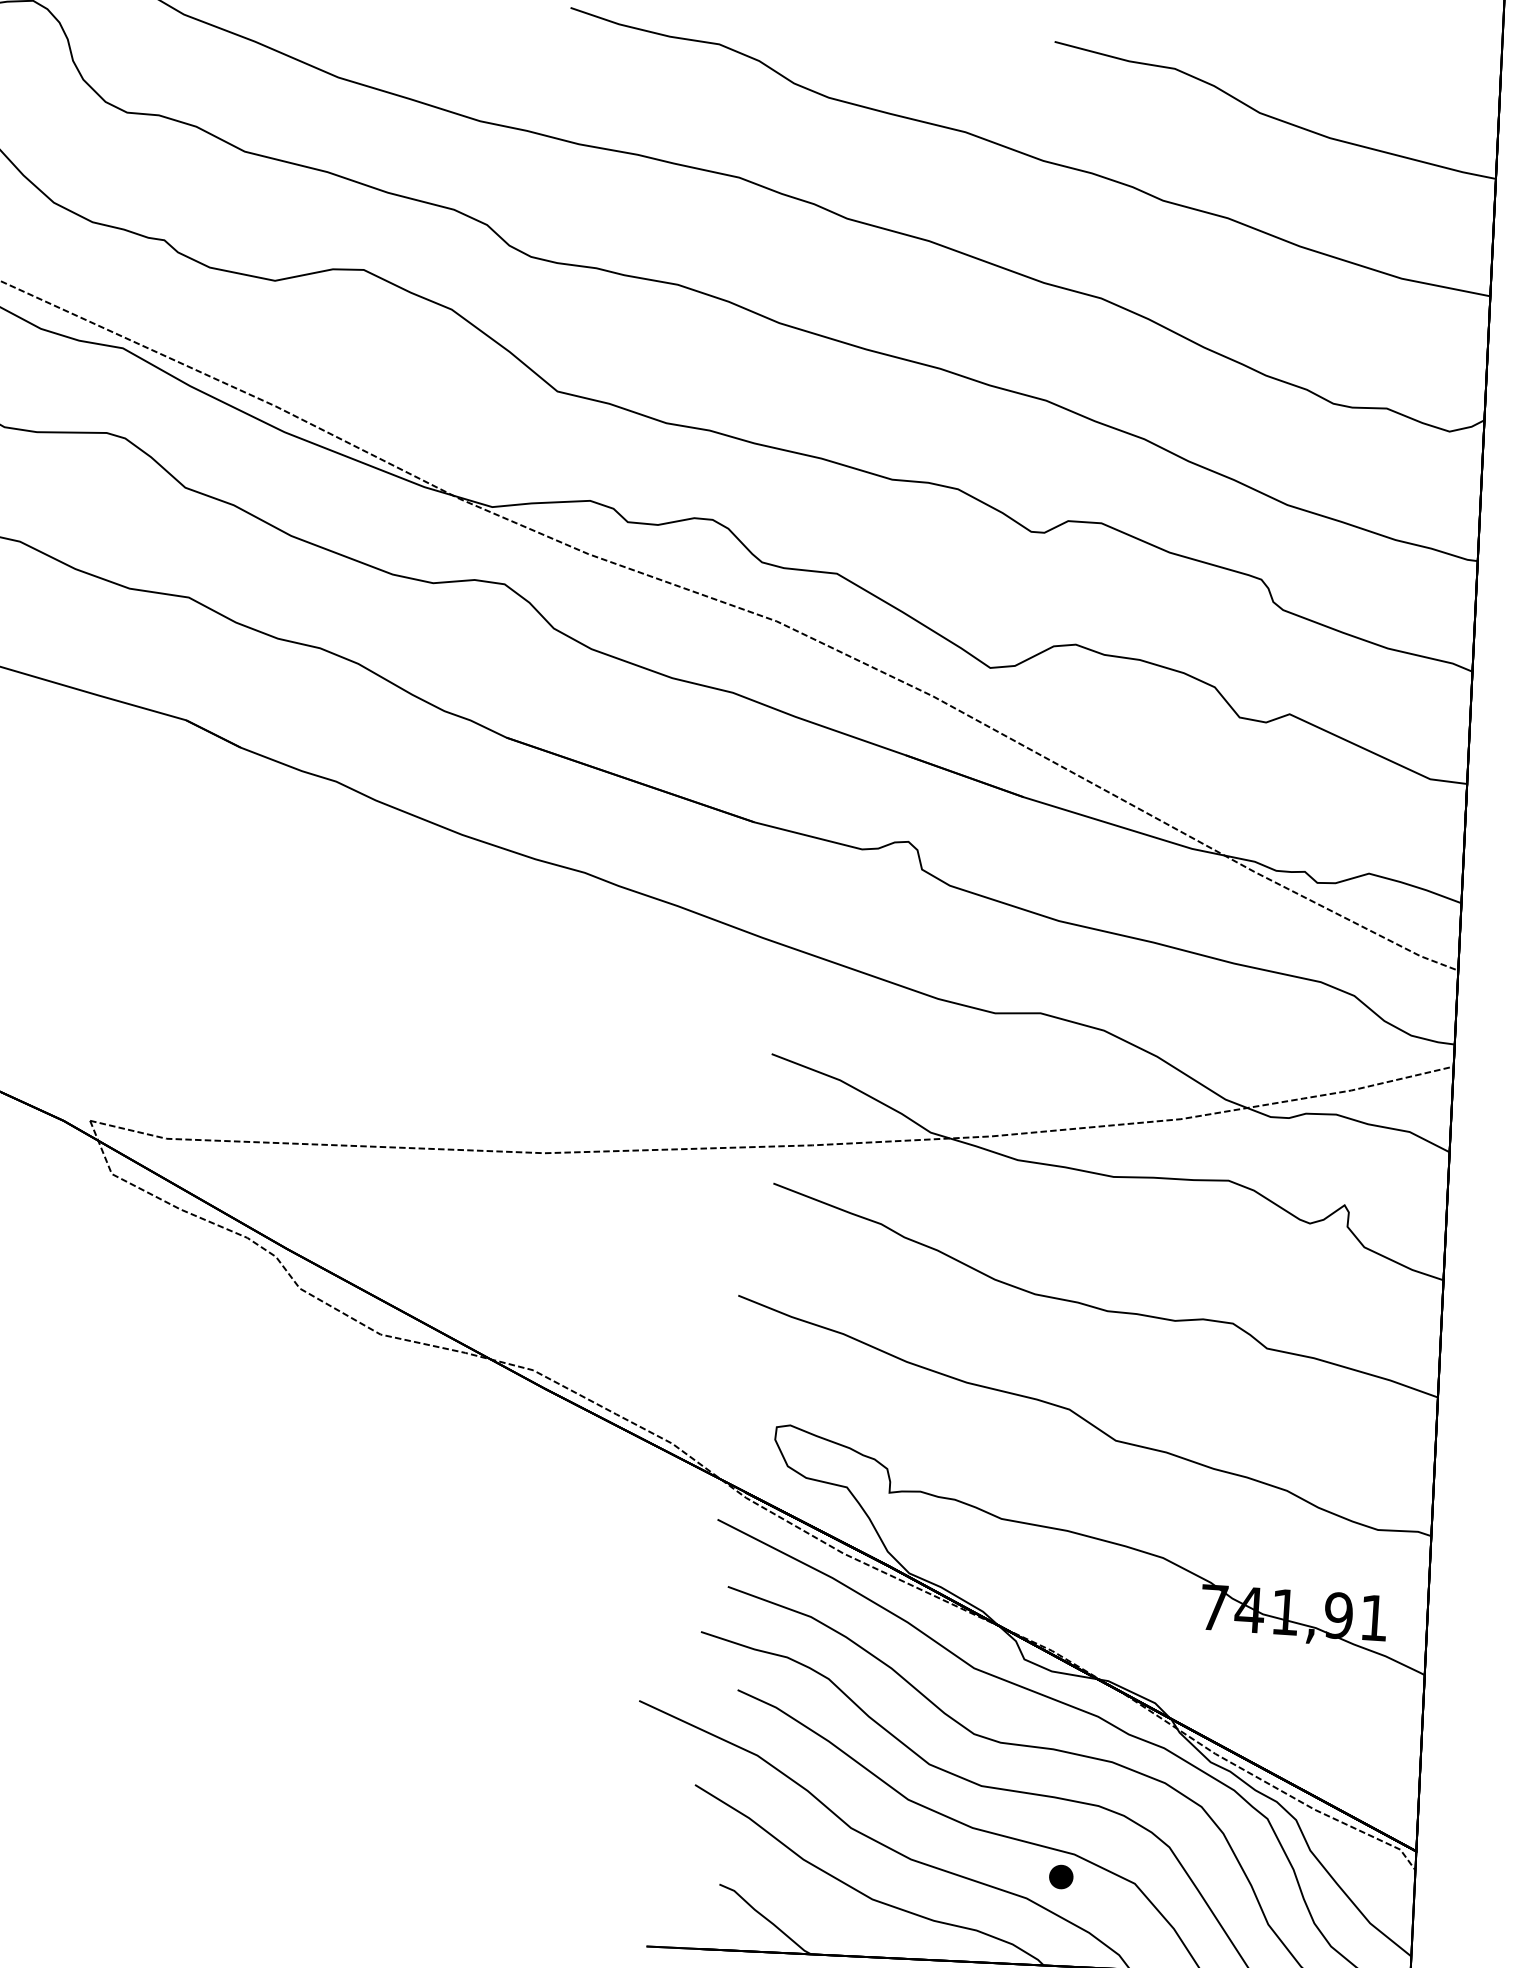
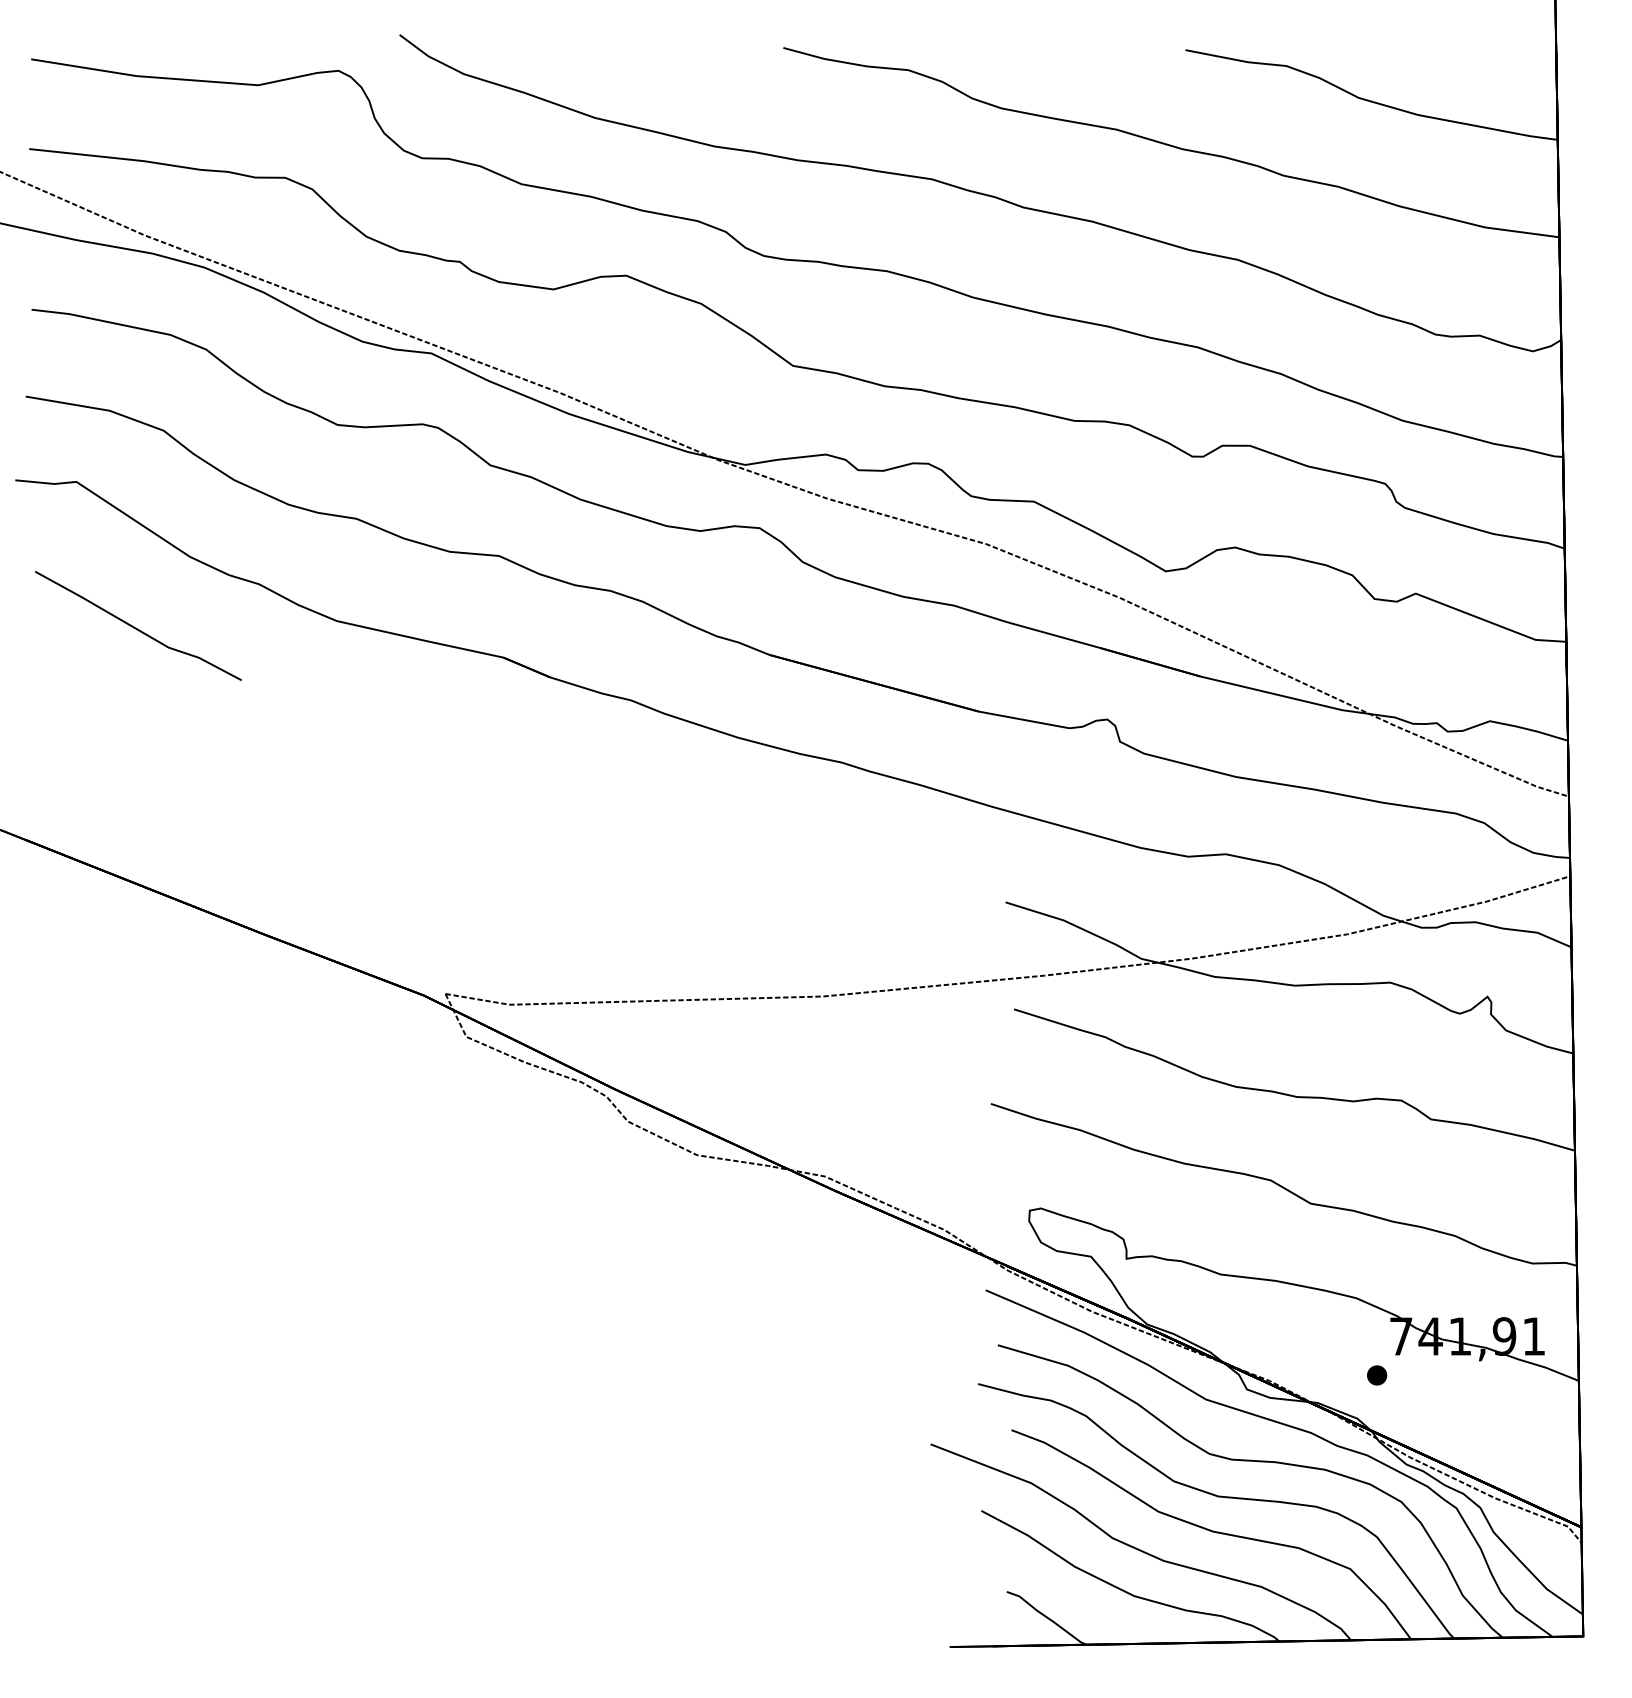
part: (1061, 1877) -> (1377, 1375), moved

